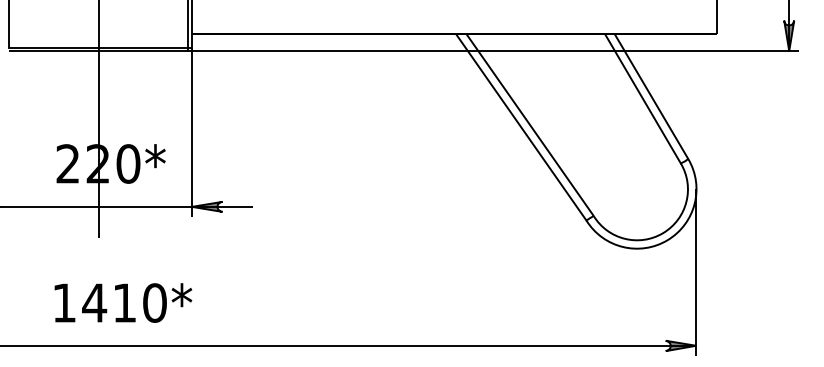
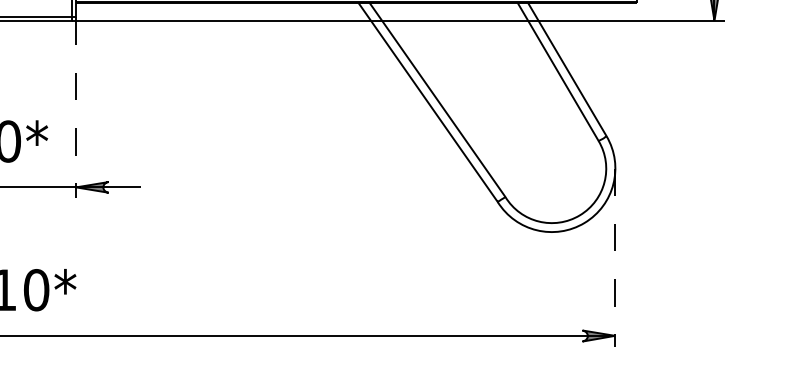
line: (191, 132) -> (75, 107), solid -> dashed
line: (696, 273) -> (615, 258), solid -> dashed

